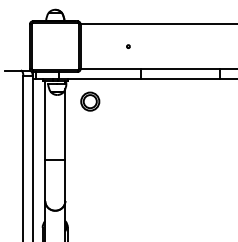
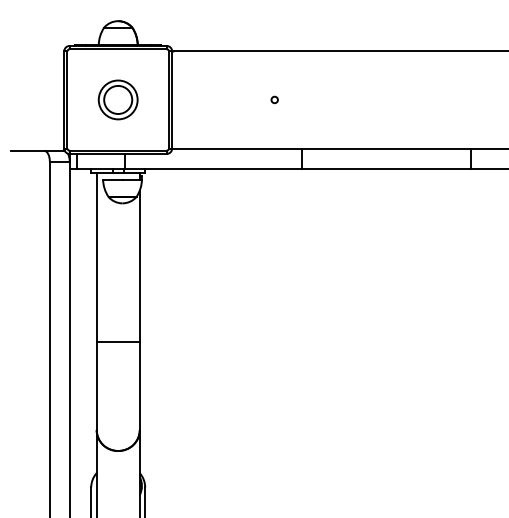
part: (90, 101) -> (118, 99), moved

